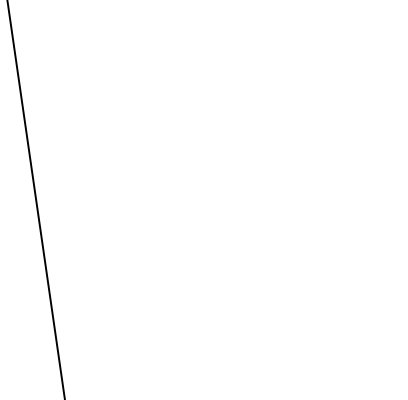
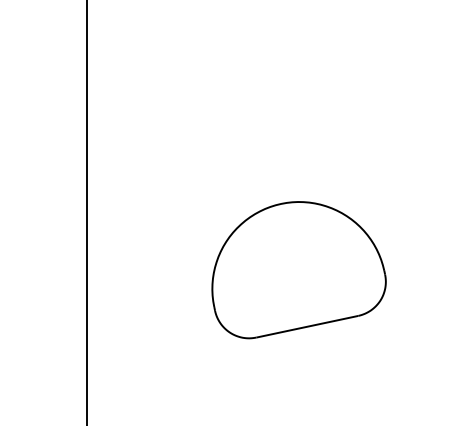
part: (261, 277) -> (298, 270), added

